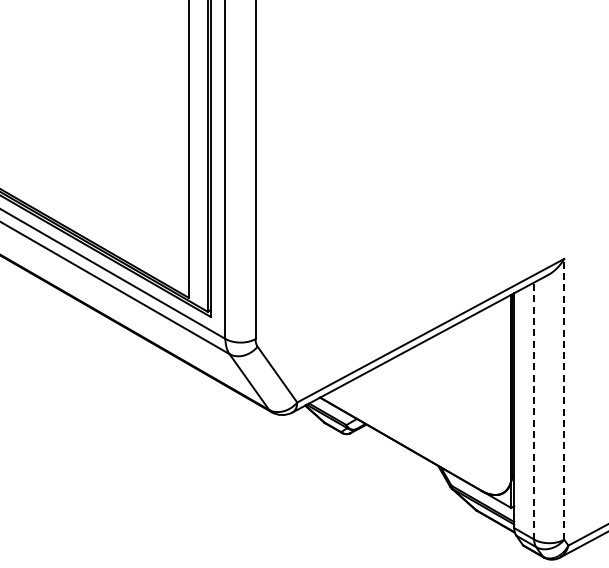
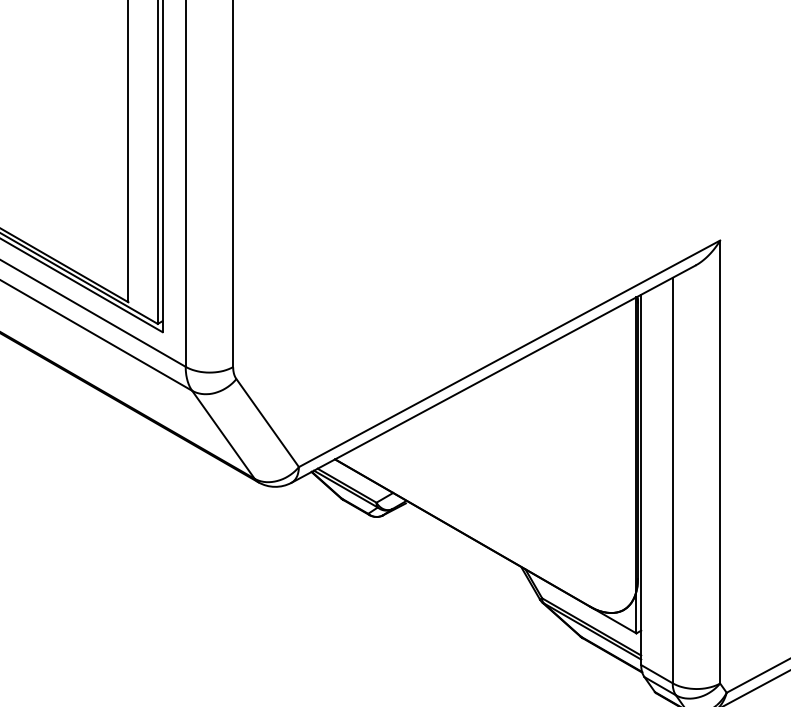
line: (564, 398) -> (720, 460), dashed -> solid
line: (534, 411) -> (673, 481), dashed -> solid

